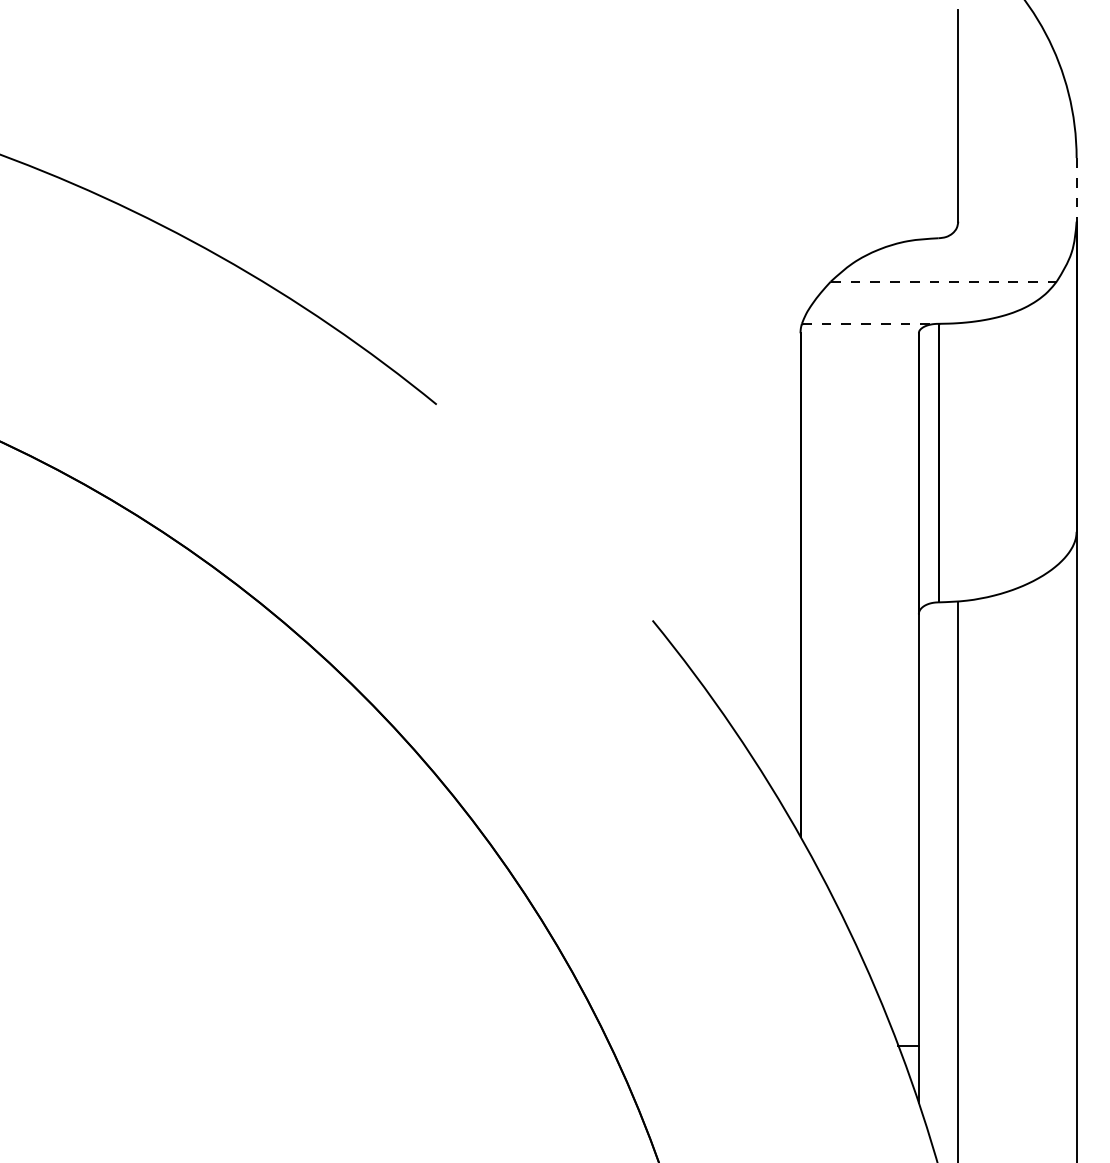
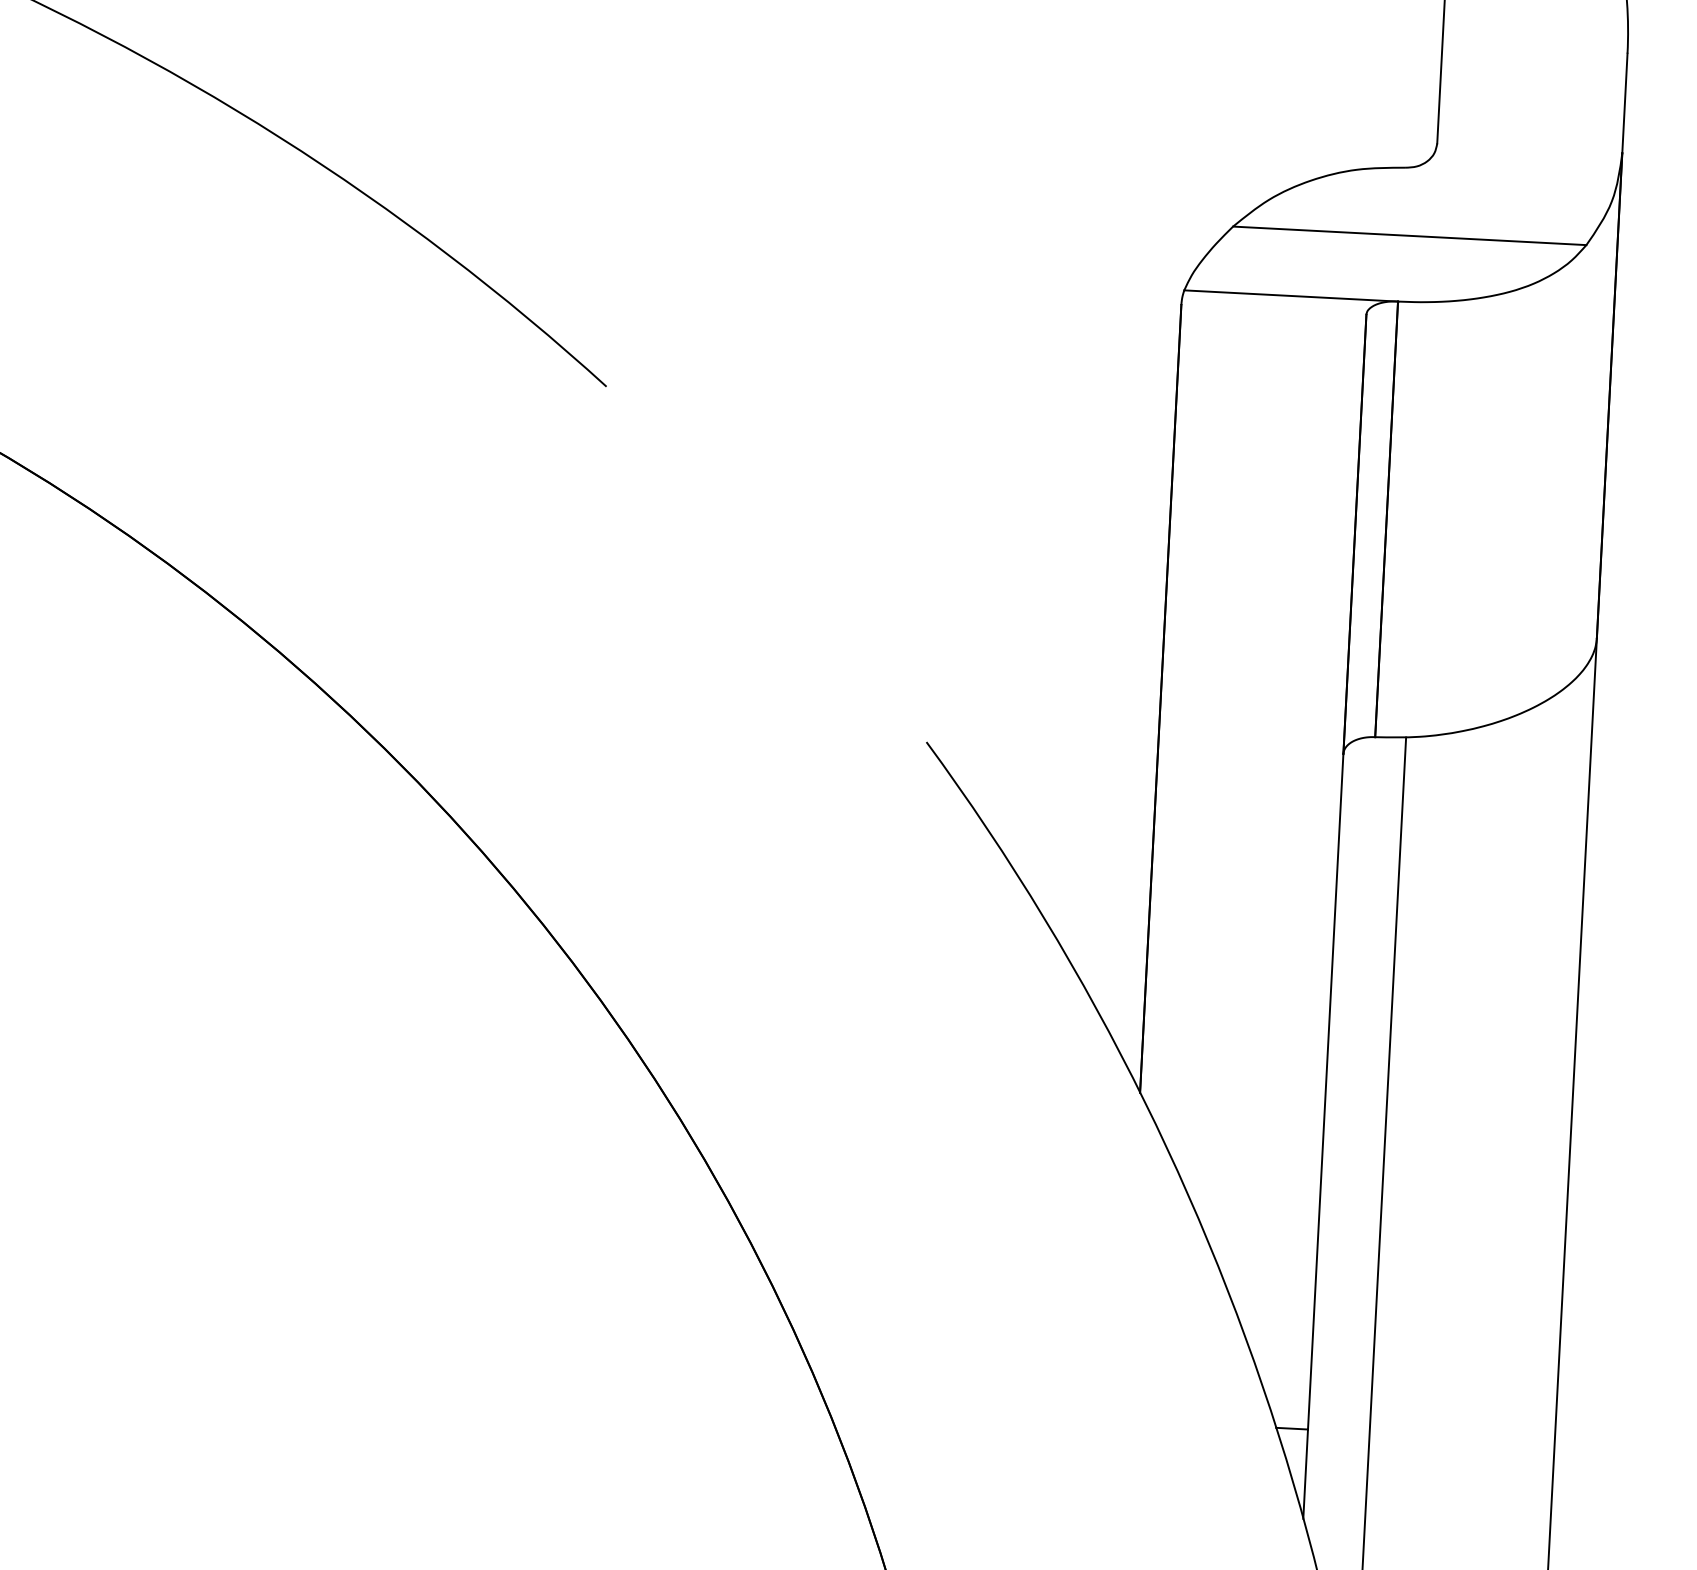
line: (1076, 189) -> (1624, 102), dashed -> solid
line: (943, 281) -> (1409, 235), dashed -> solid
line: (870, 323) -> (1291, 295), dashed -> solid

